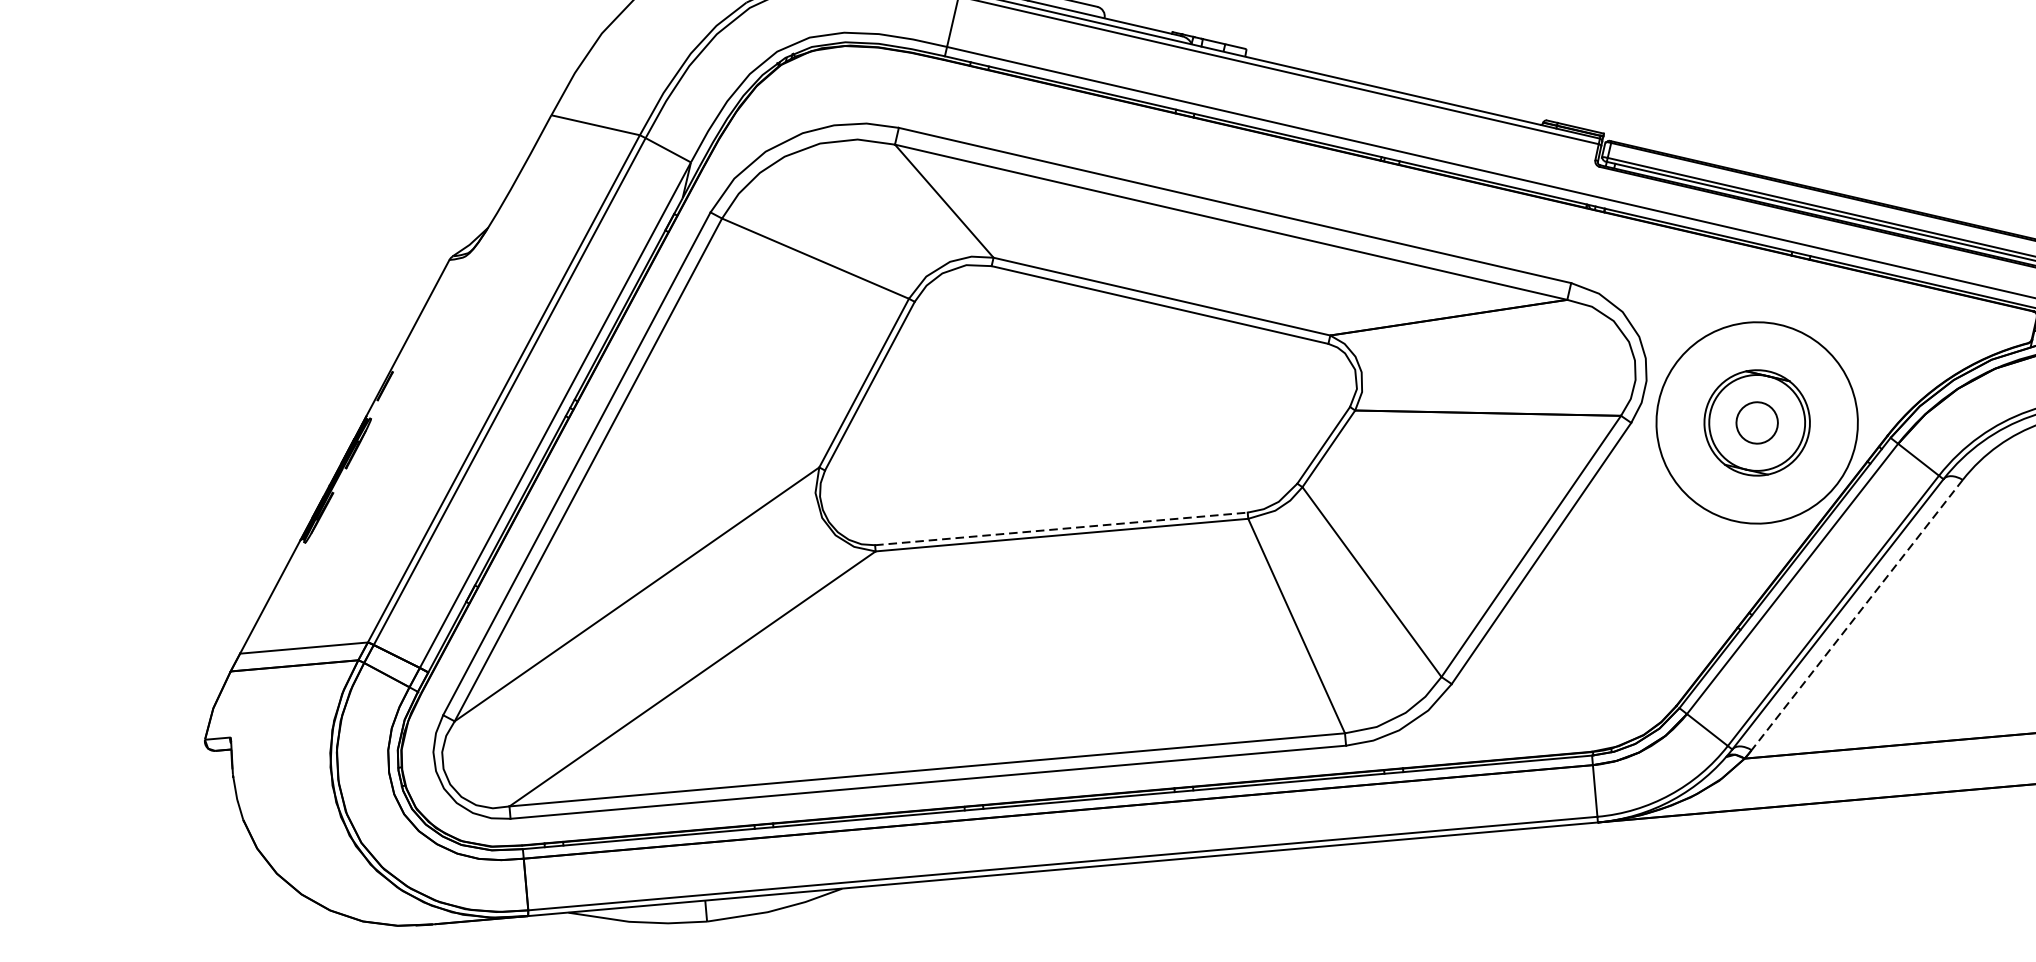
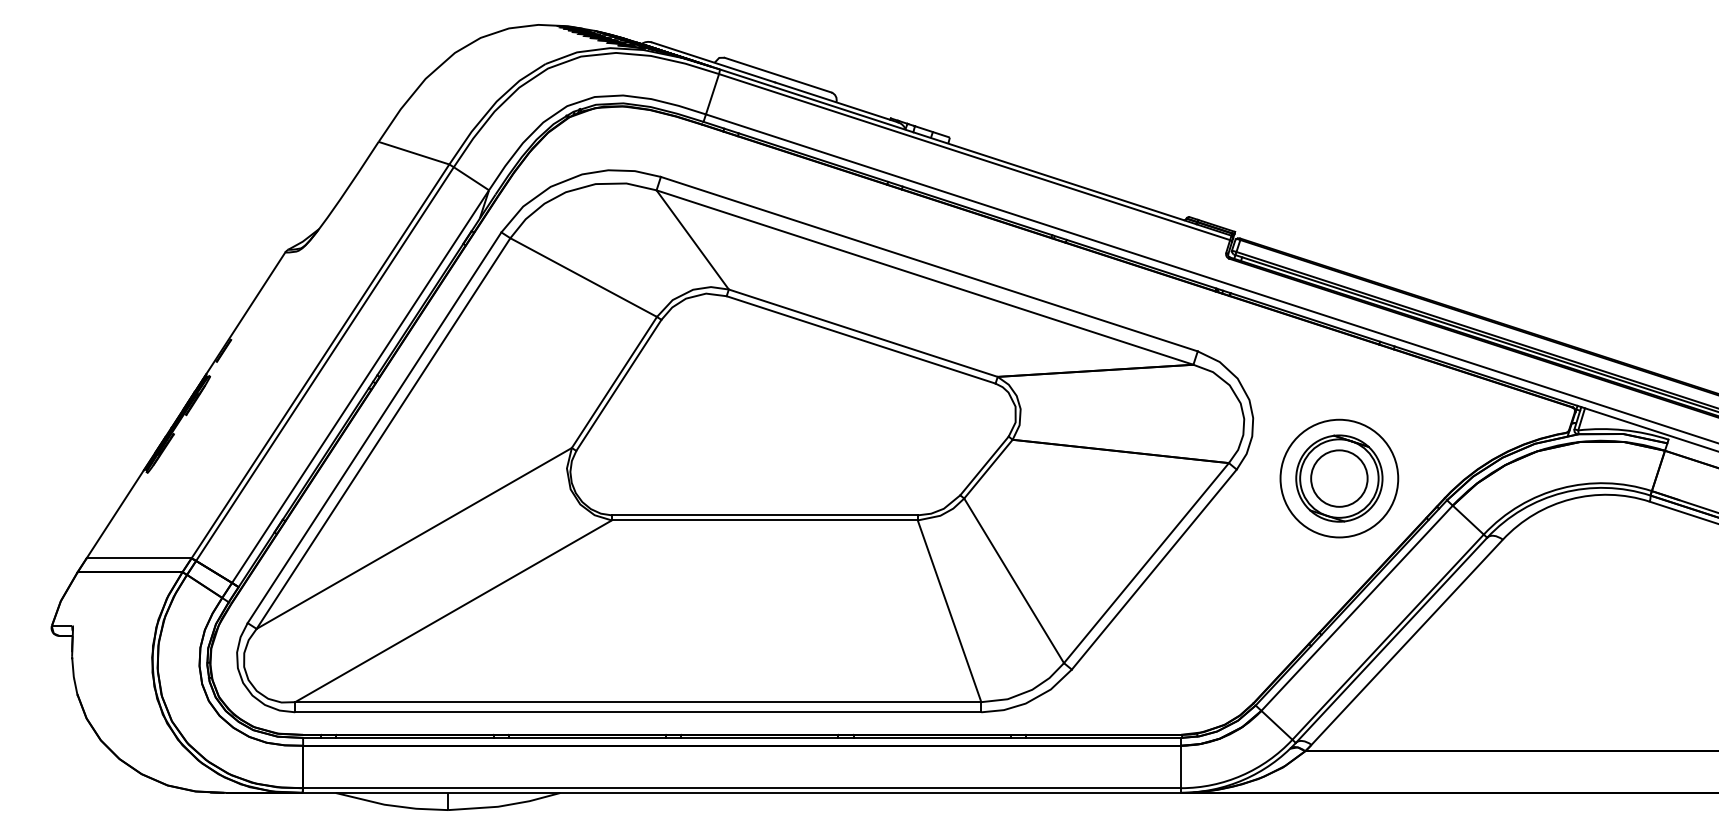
circle: (1757, 422) -> (1339, 478), size x0.71
circle: (1757, 422) -> (1339, 478), size x1.67
line: (1061, 529) -> (764, 515), dashed -> solid
line: (1856, 615) -> (1406, 642), dashed -> solid

